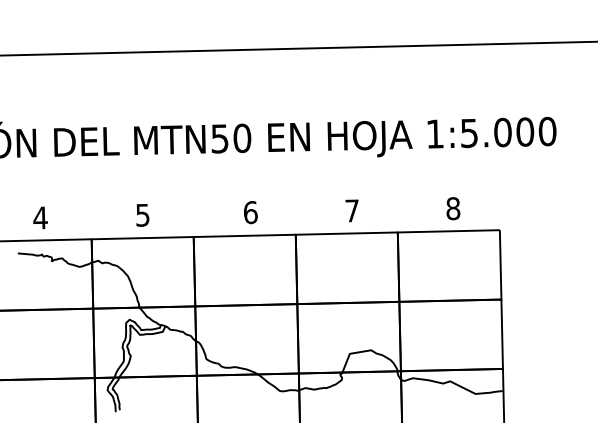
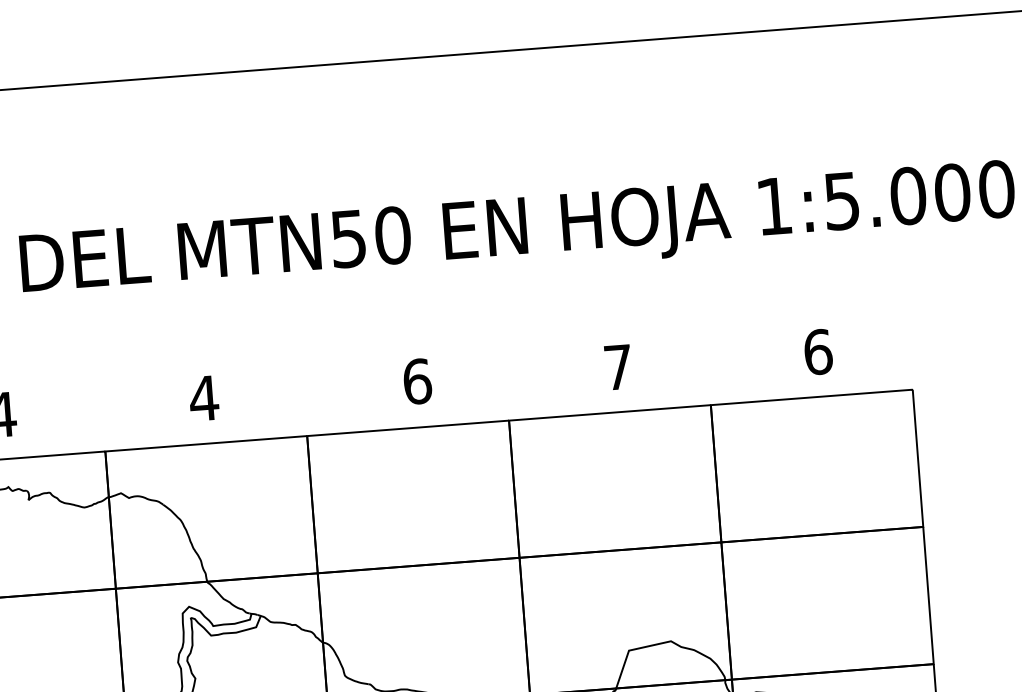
text: (453, 208) -> (818, 351), 8 -> 6
text: (142, 215) -> (203, 398), 5 -> 4

